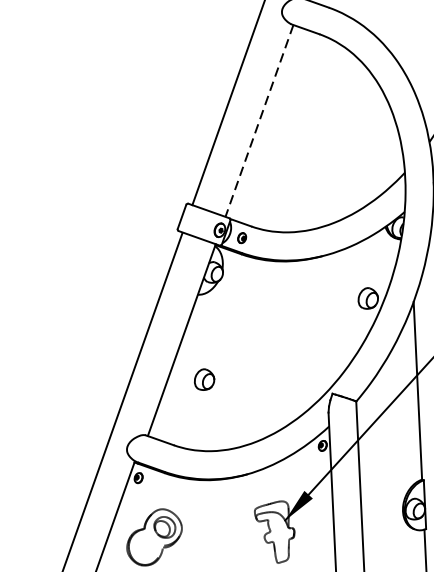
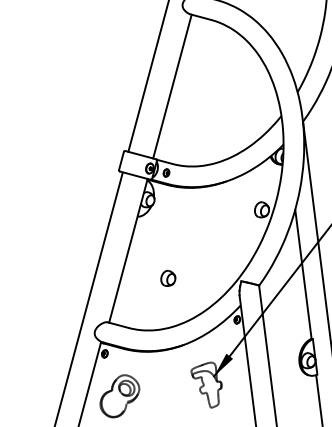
line: (259, 122) -> (172, 87), dashed -> solid
part: (204, 378) -> (168, 277), moved

